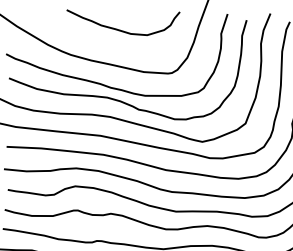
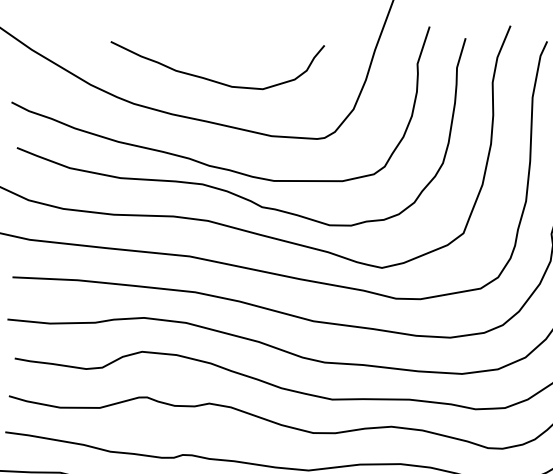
part: (120, 29) -> (212, 78), moved

